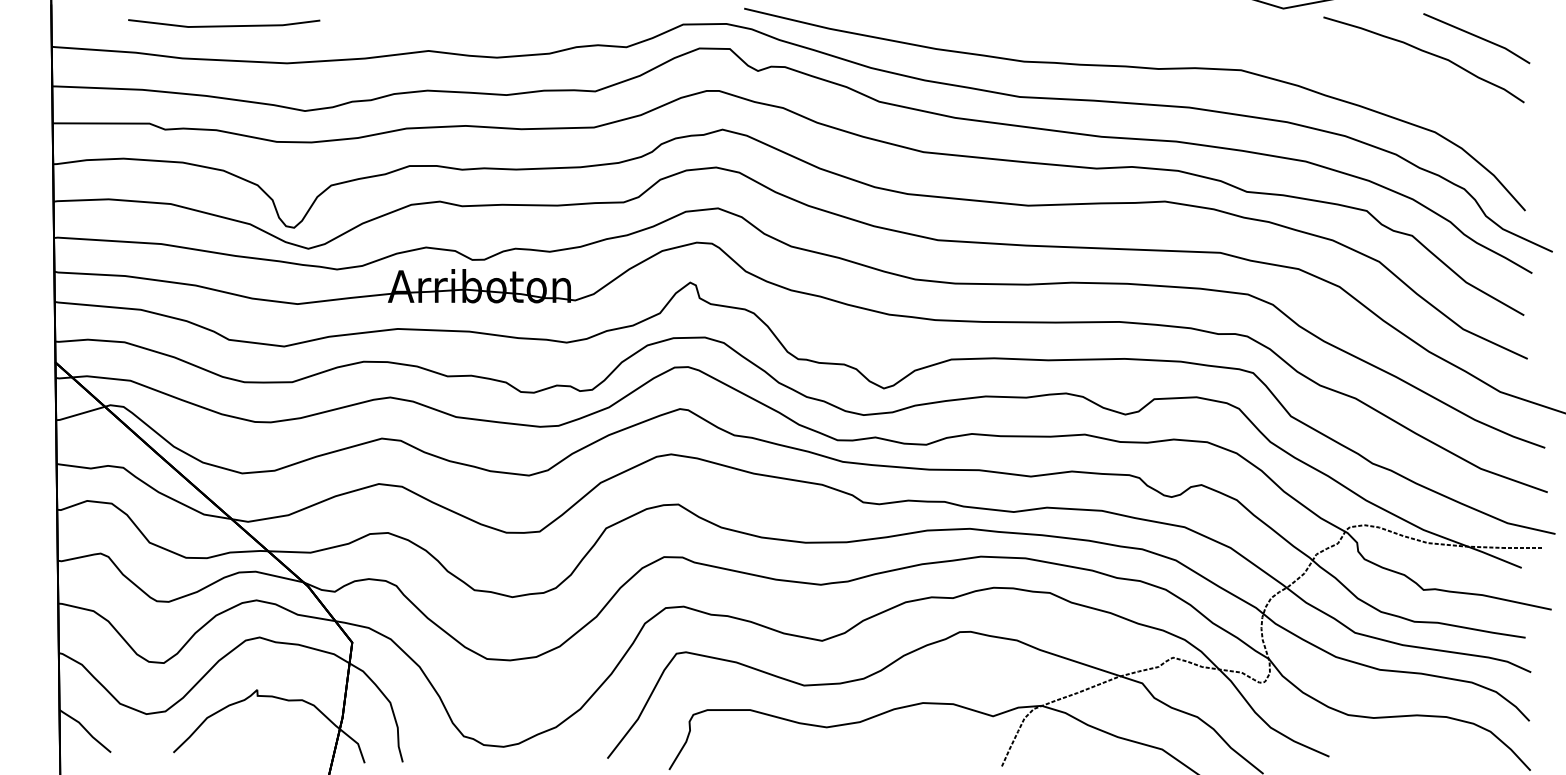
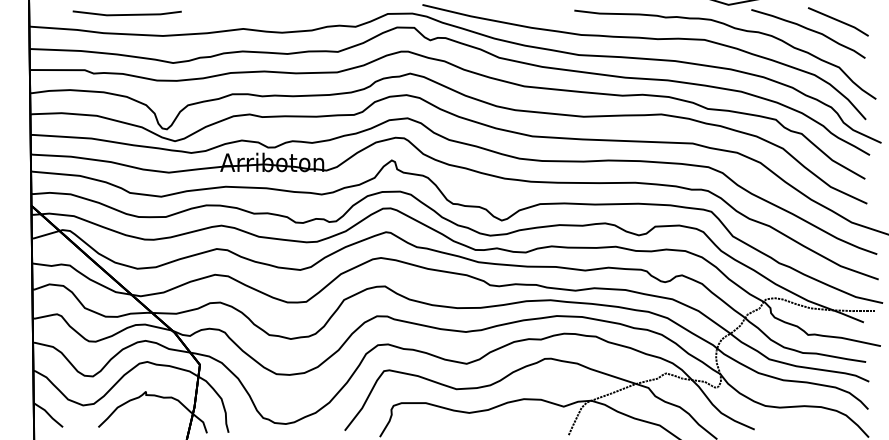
part: (1290, 50) -> (732, 28), added

